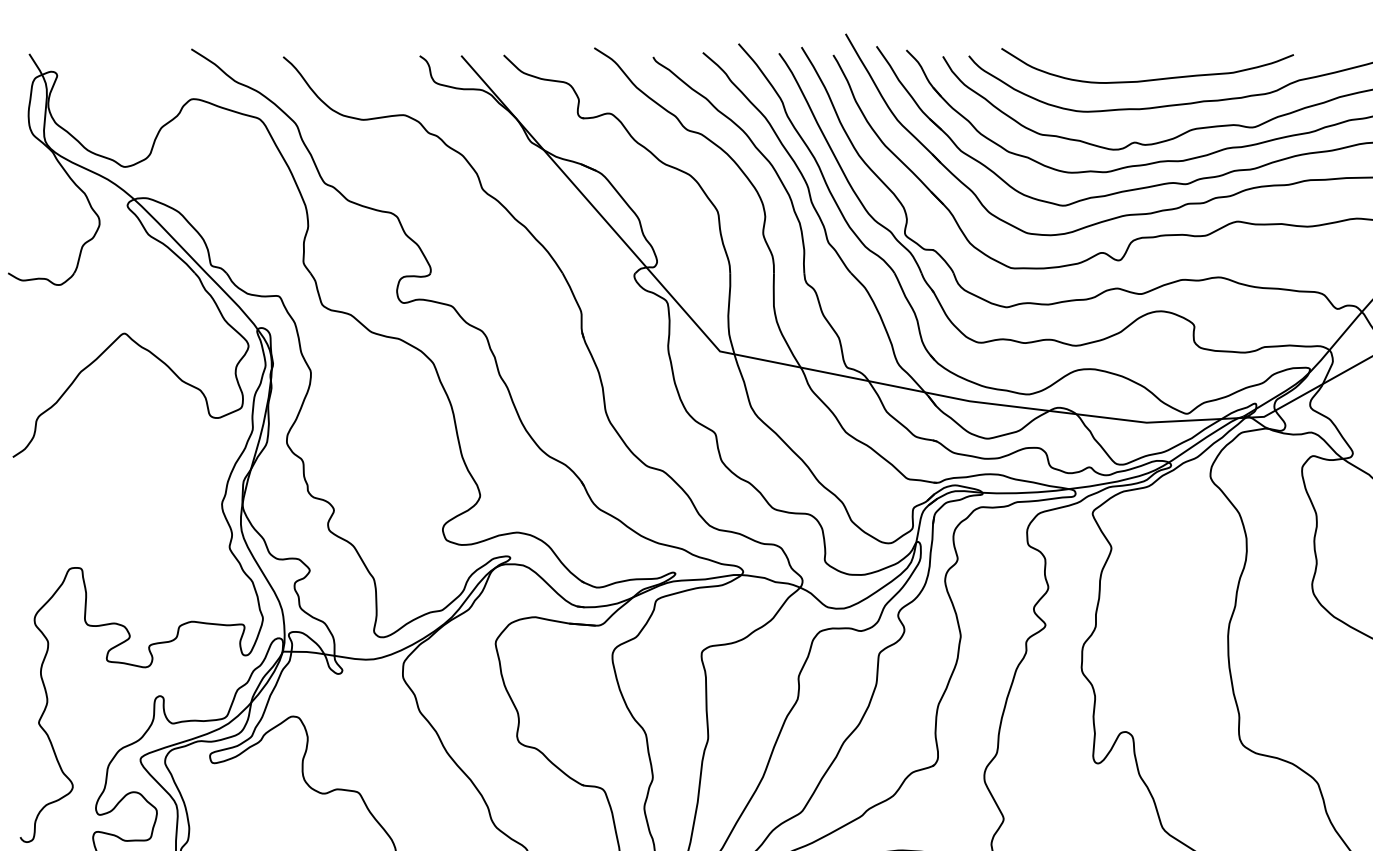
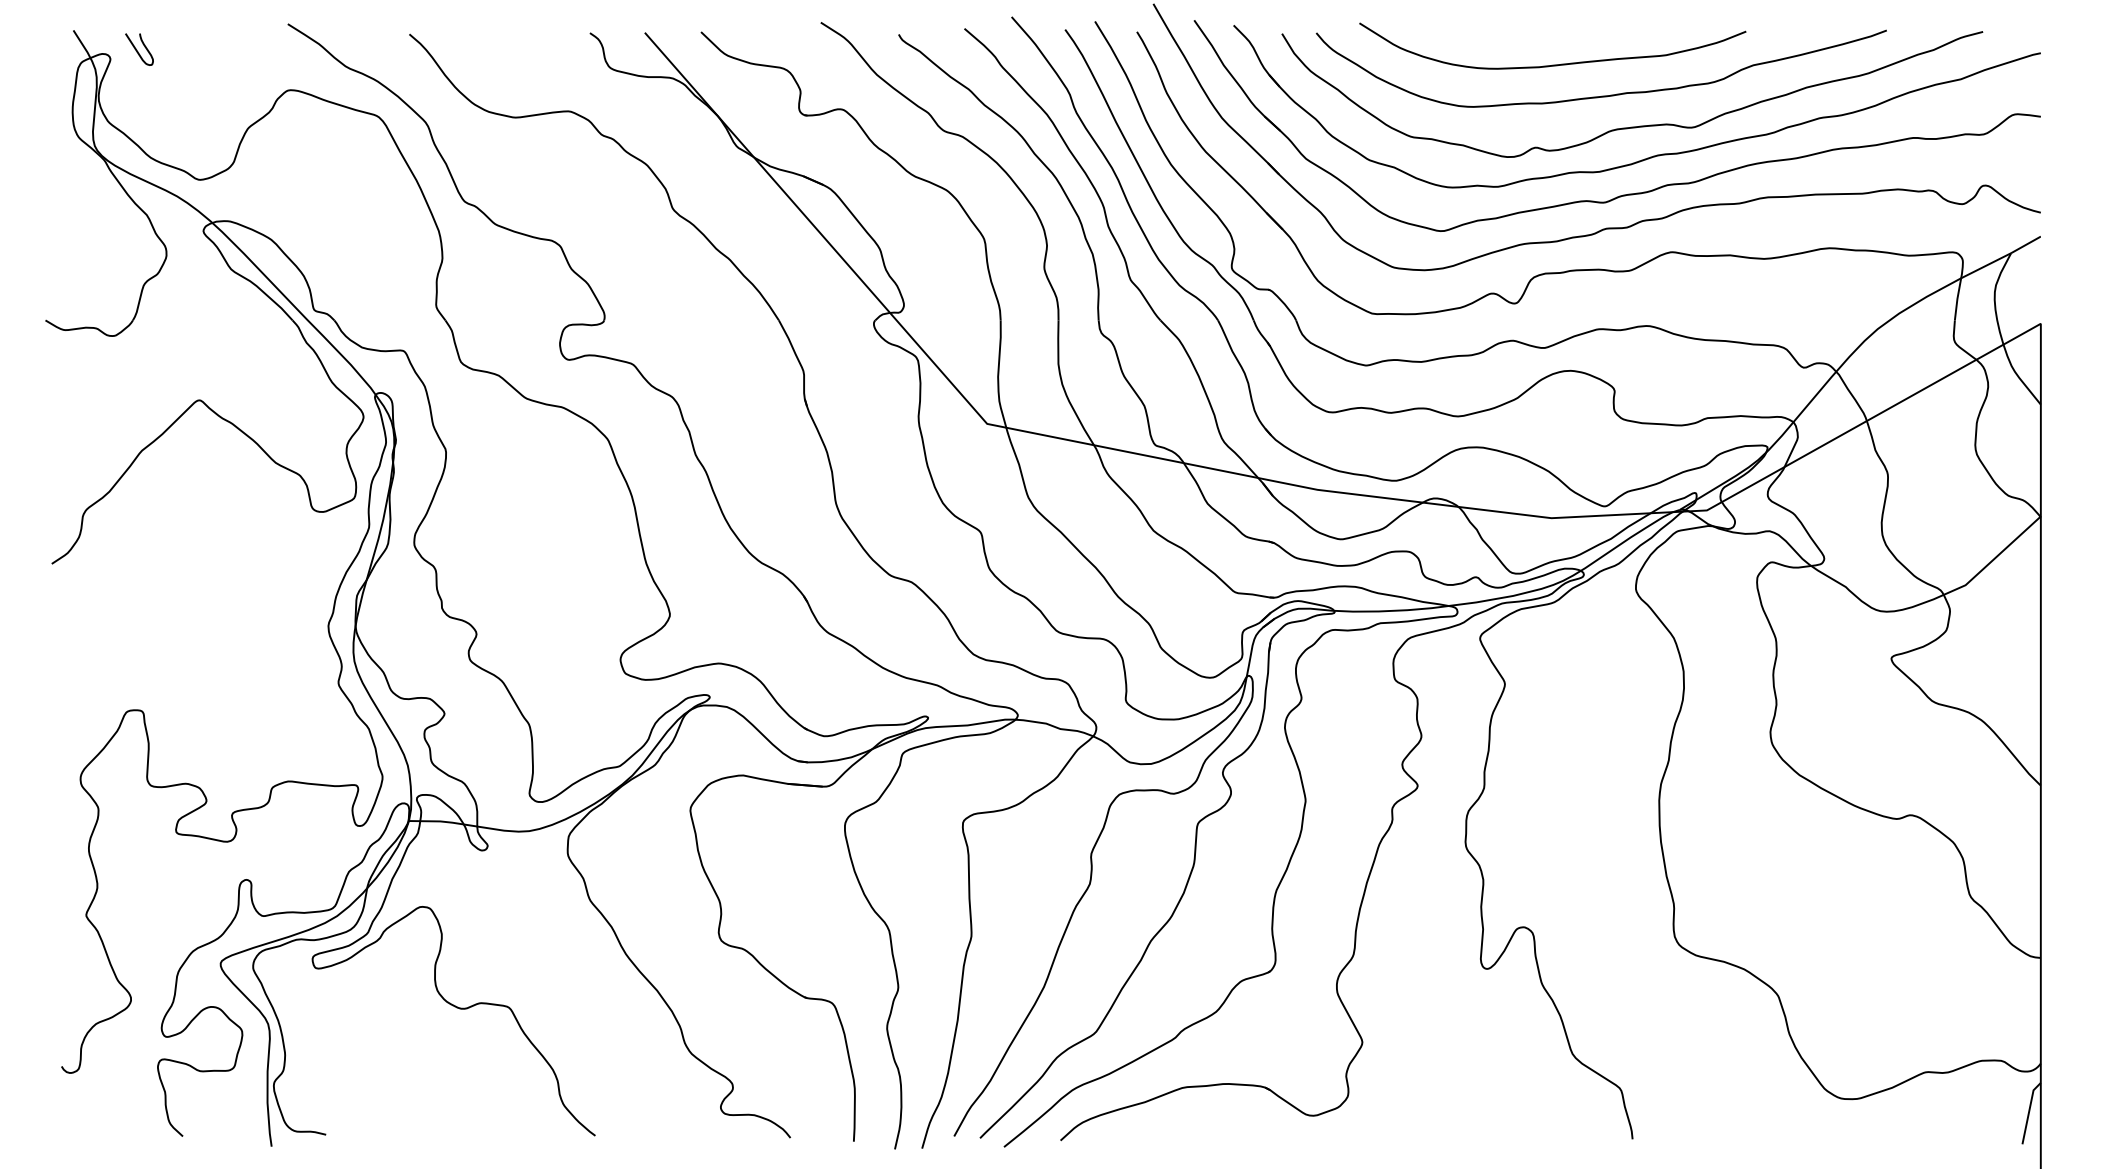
curve: (77, 69) -> (137, 50), added

